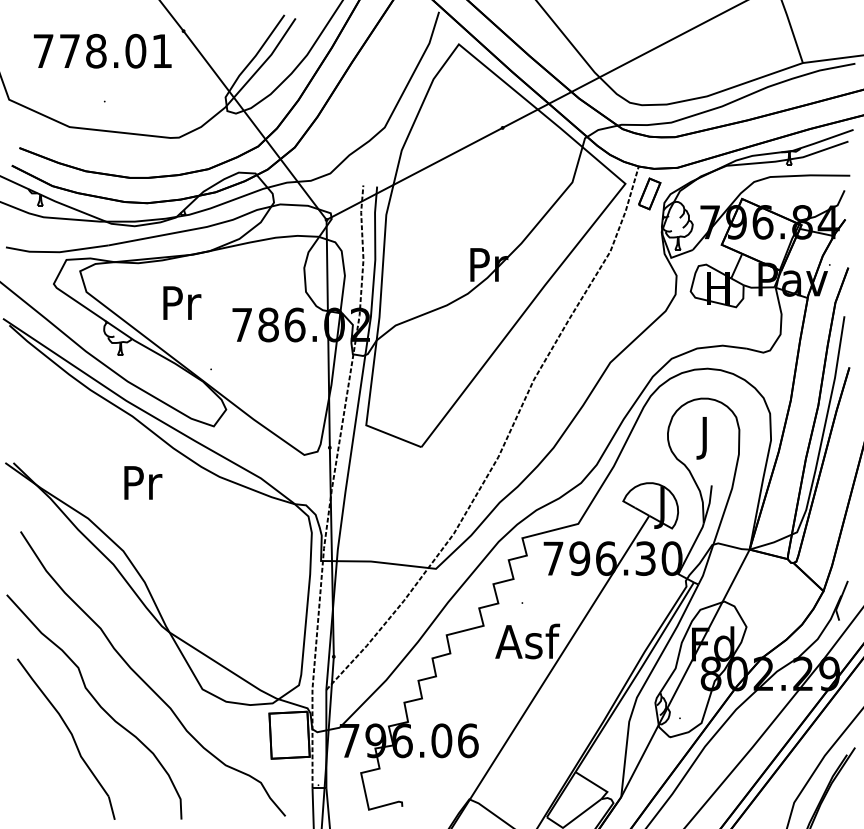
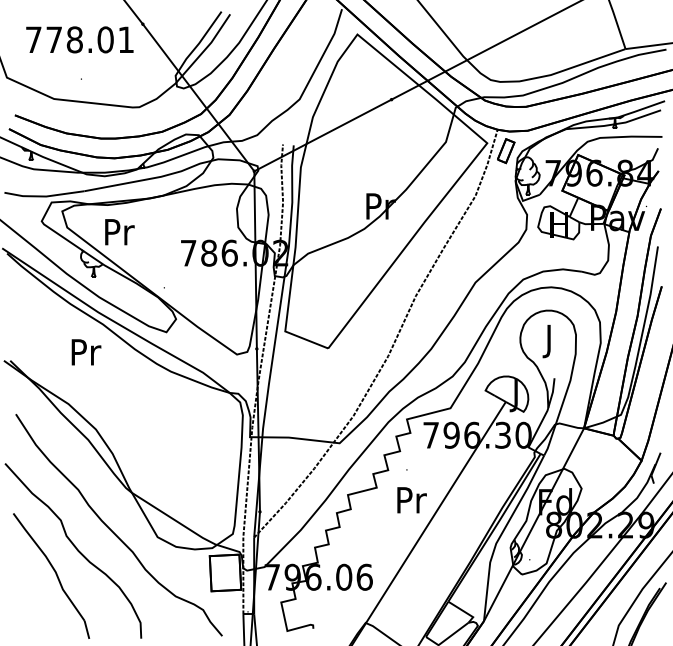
text: (181, 303) -> (119, 232), moved
text: (143, 483) -> (86, 352), moved
text: (528, 640) -> (411, 499), Asf -> Pr

